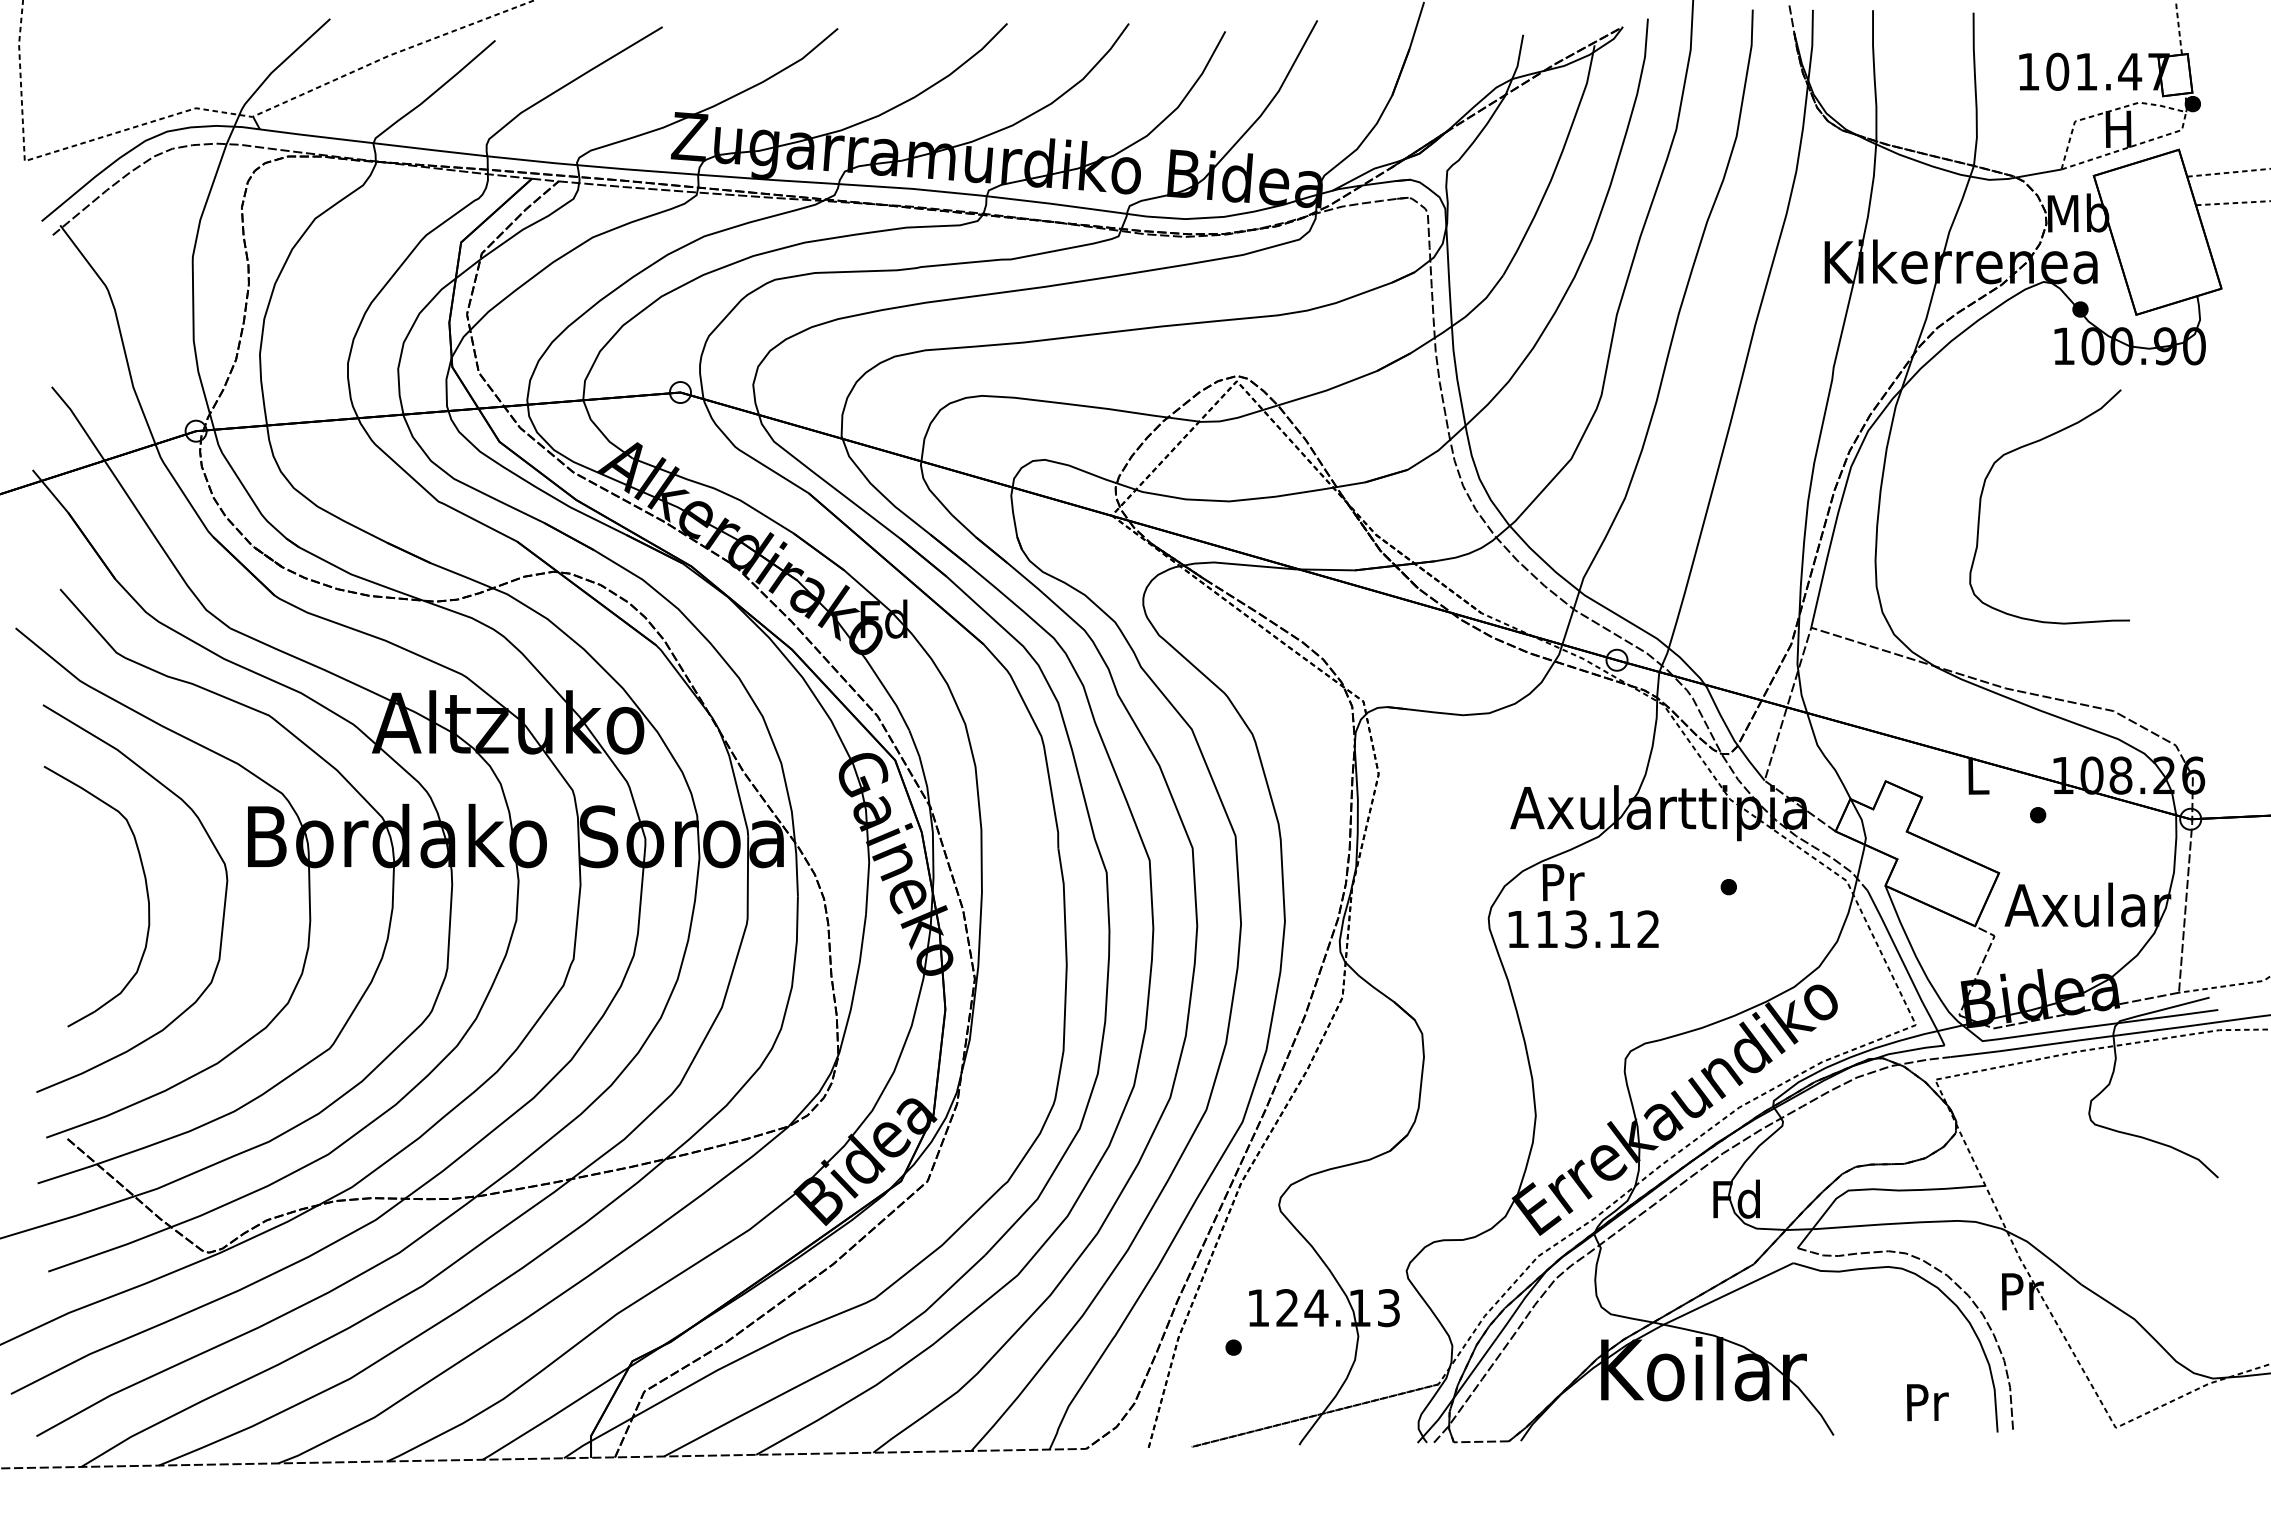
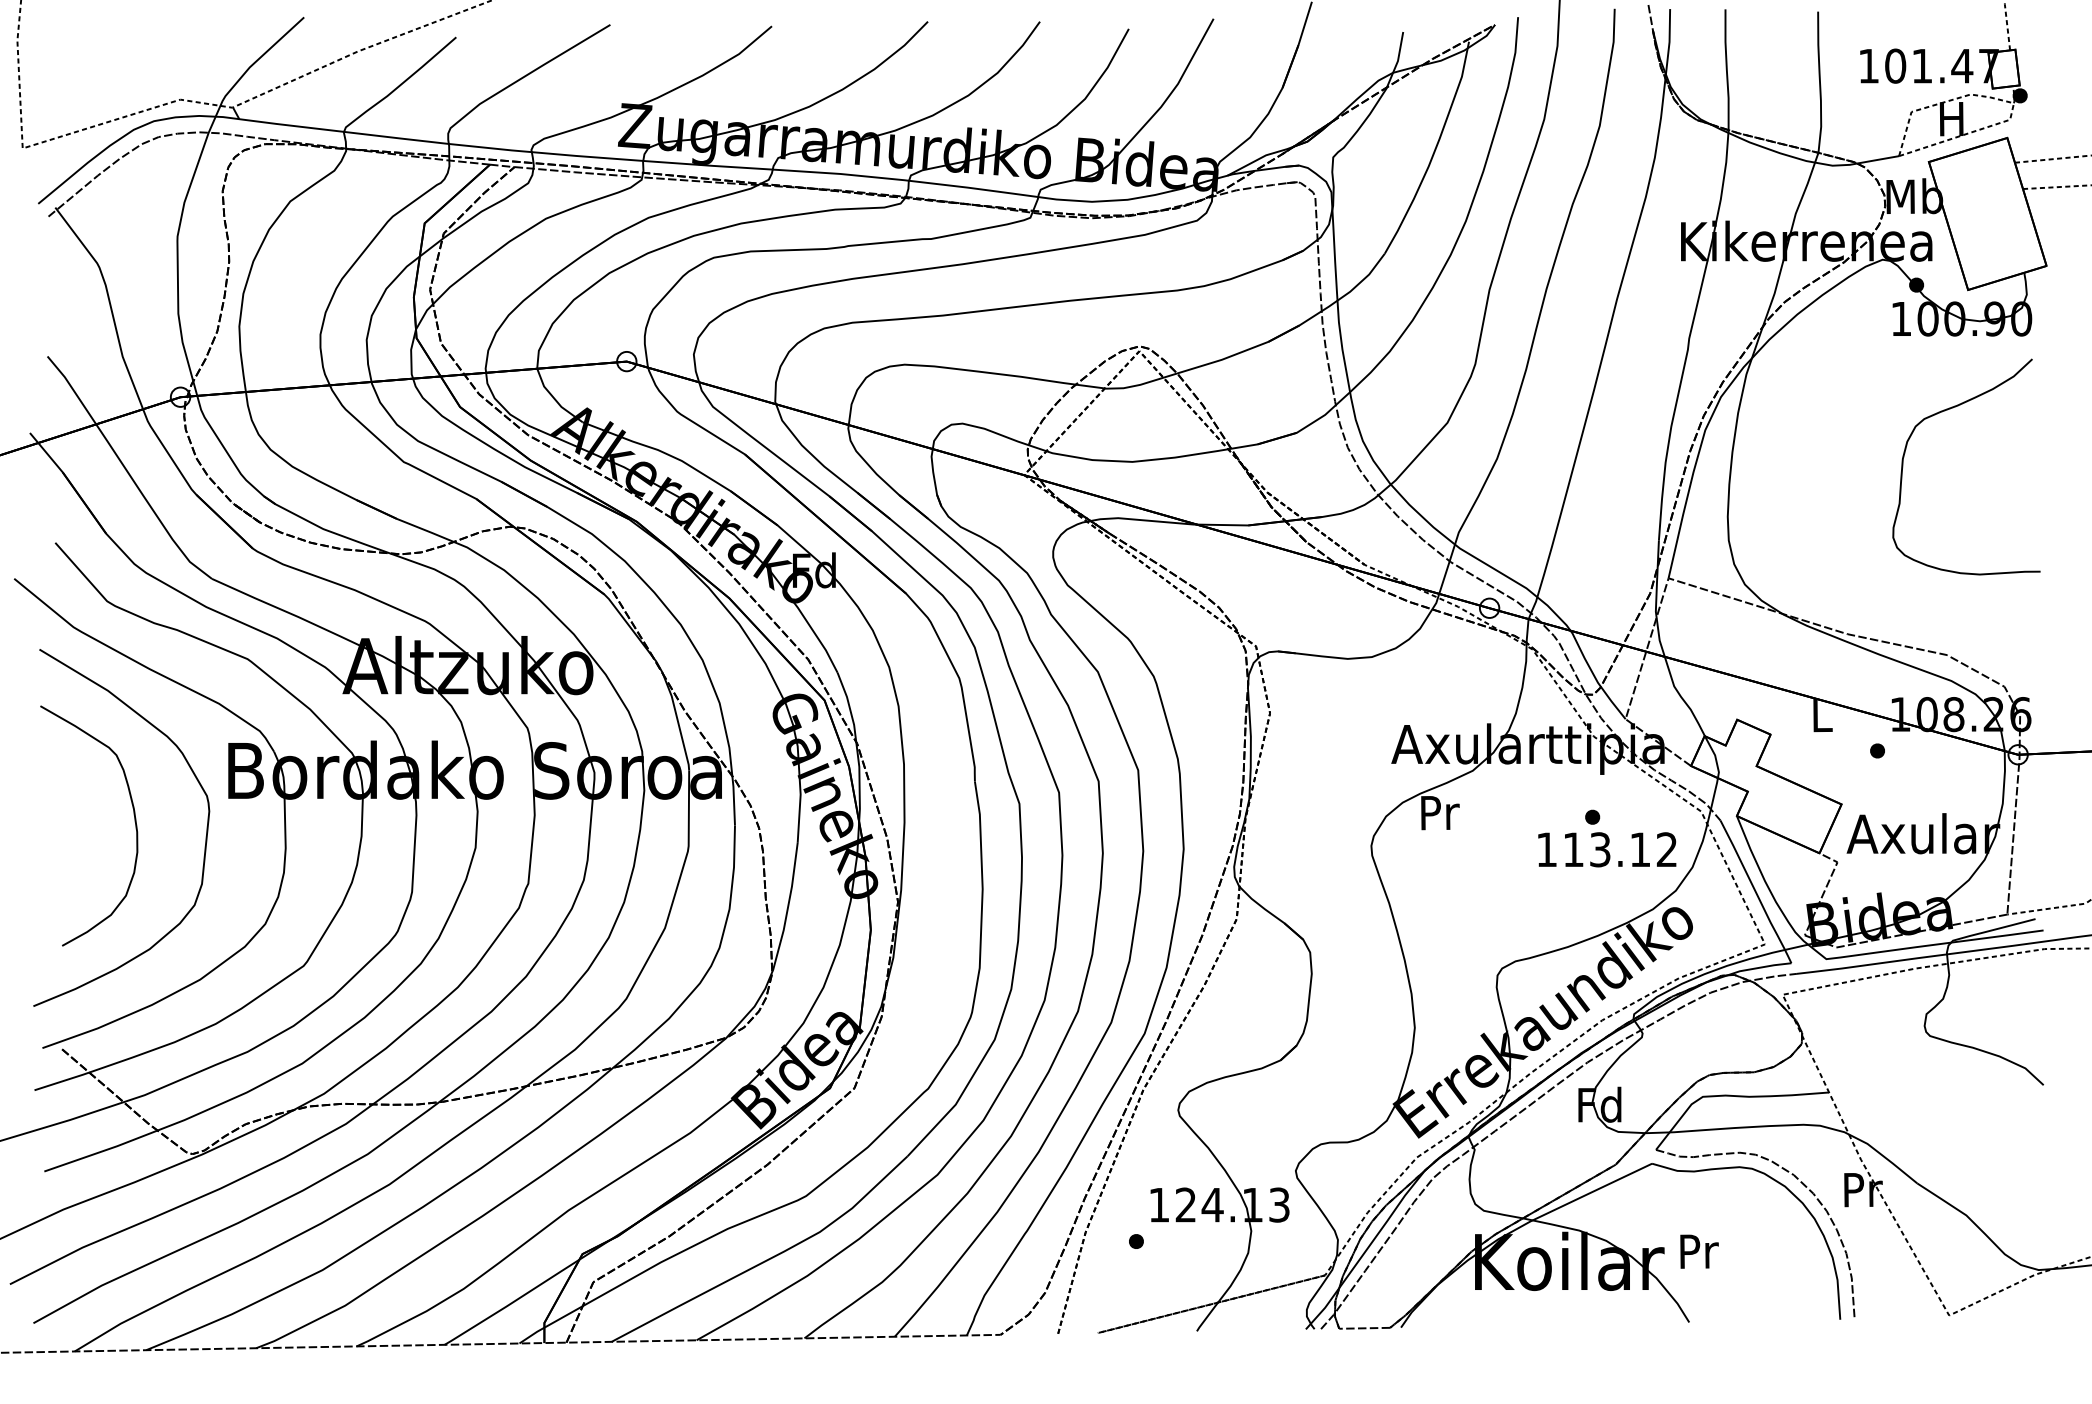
curve: (2029, 445) -> (1947, 410), moved
text: (1583, 929) -> (1607, 849), moved
text: (1927, 1402) -> (1699, 1251), moved

